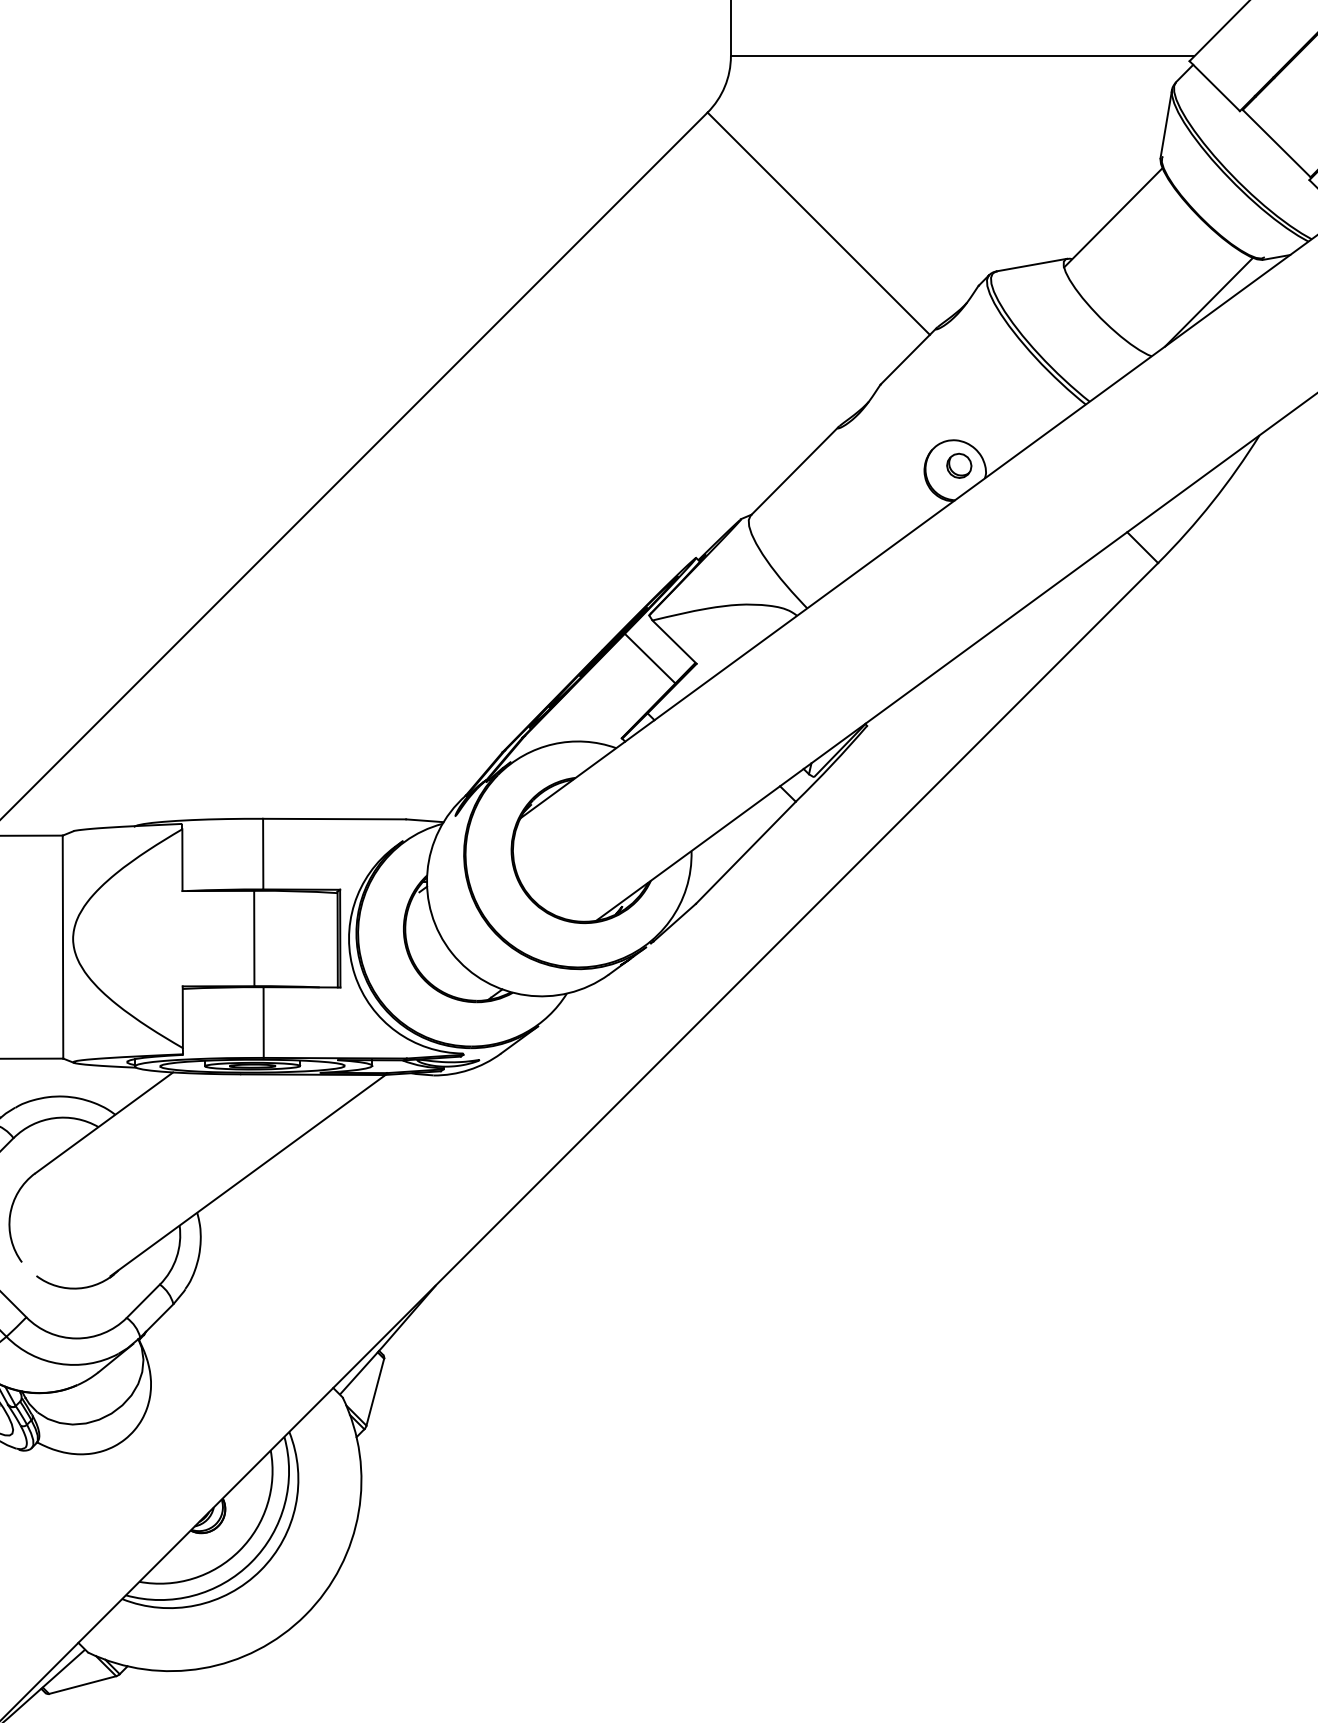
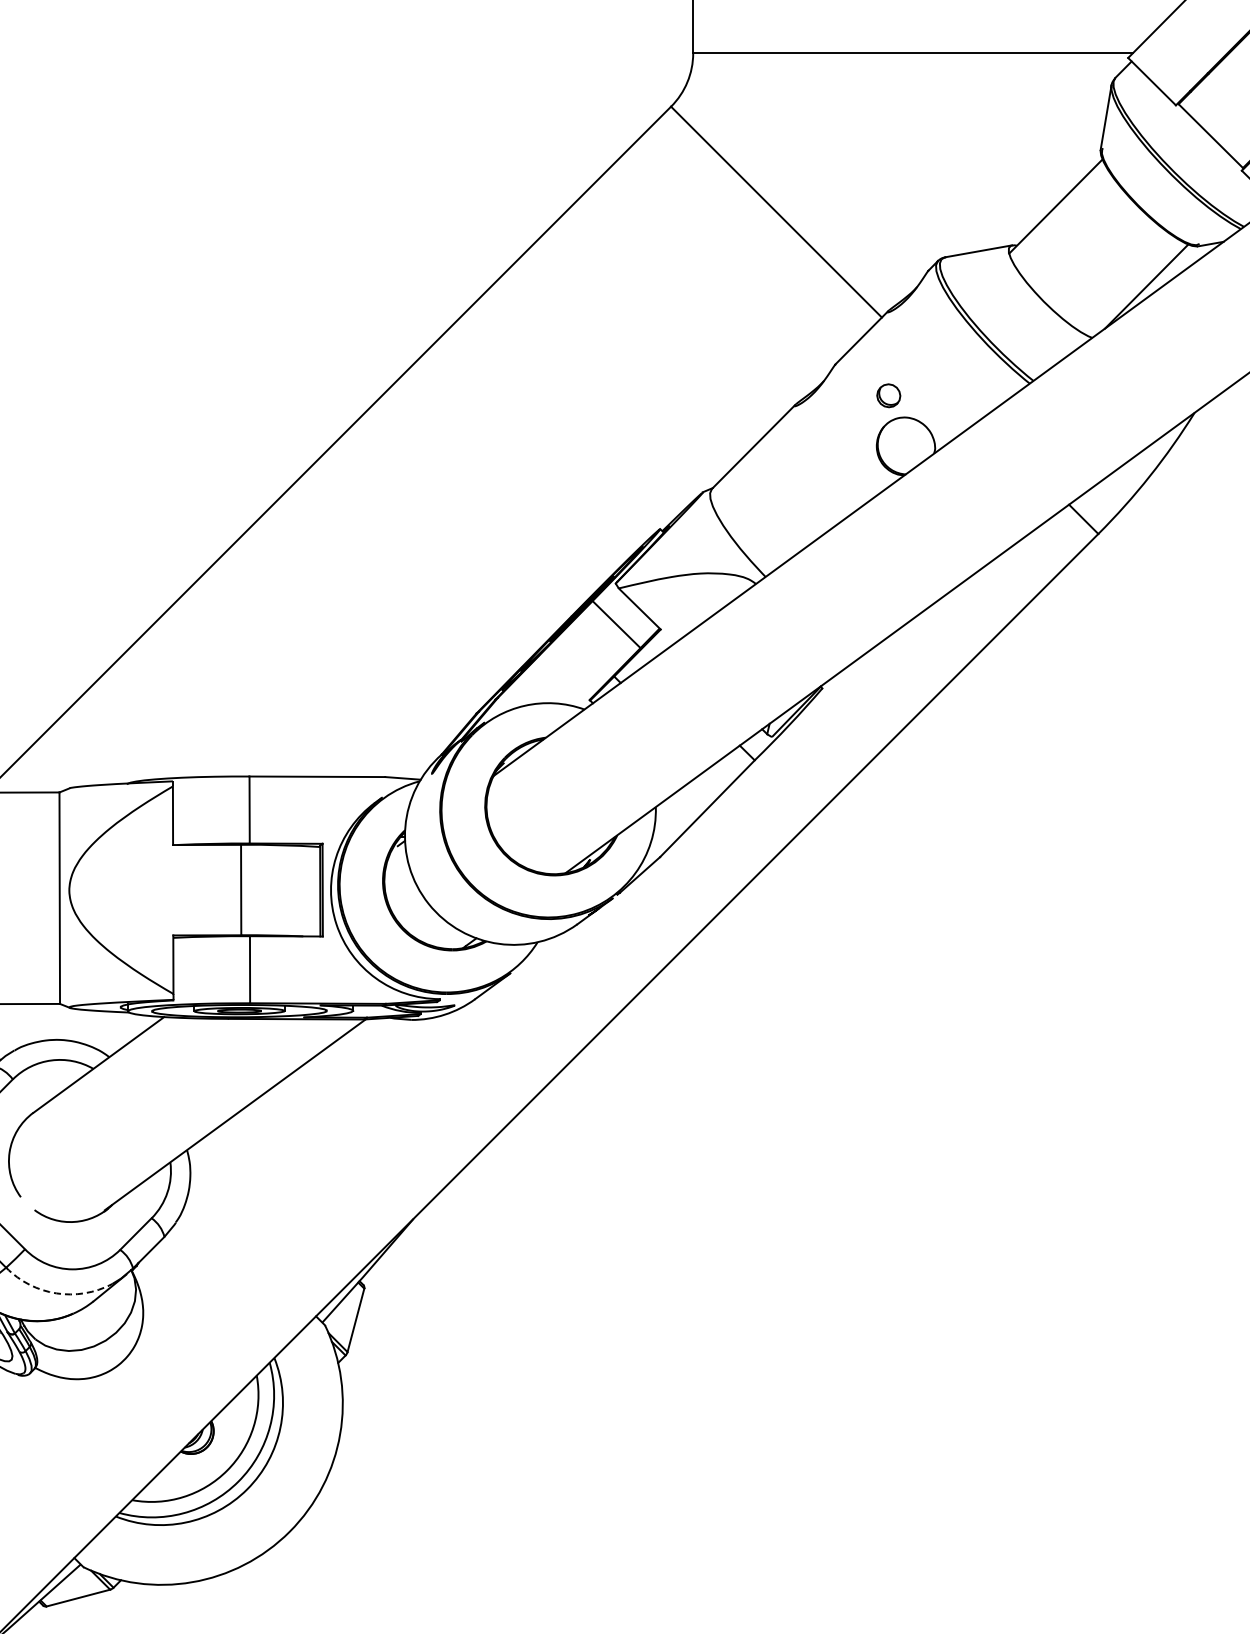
part: (958, 465) -> (888, 395), moved
arc: (59, 1363) -> (56, 1293), solid -> dashed

